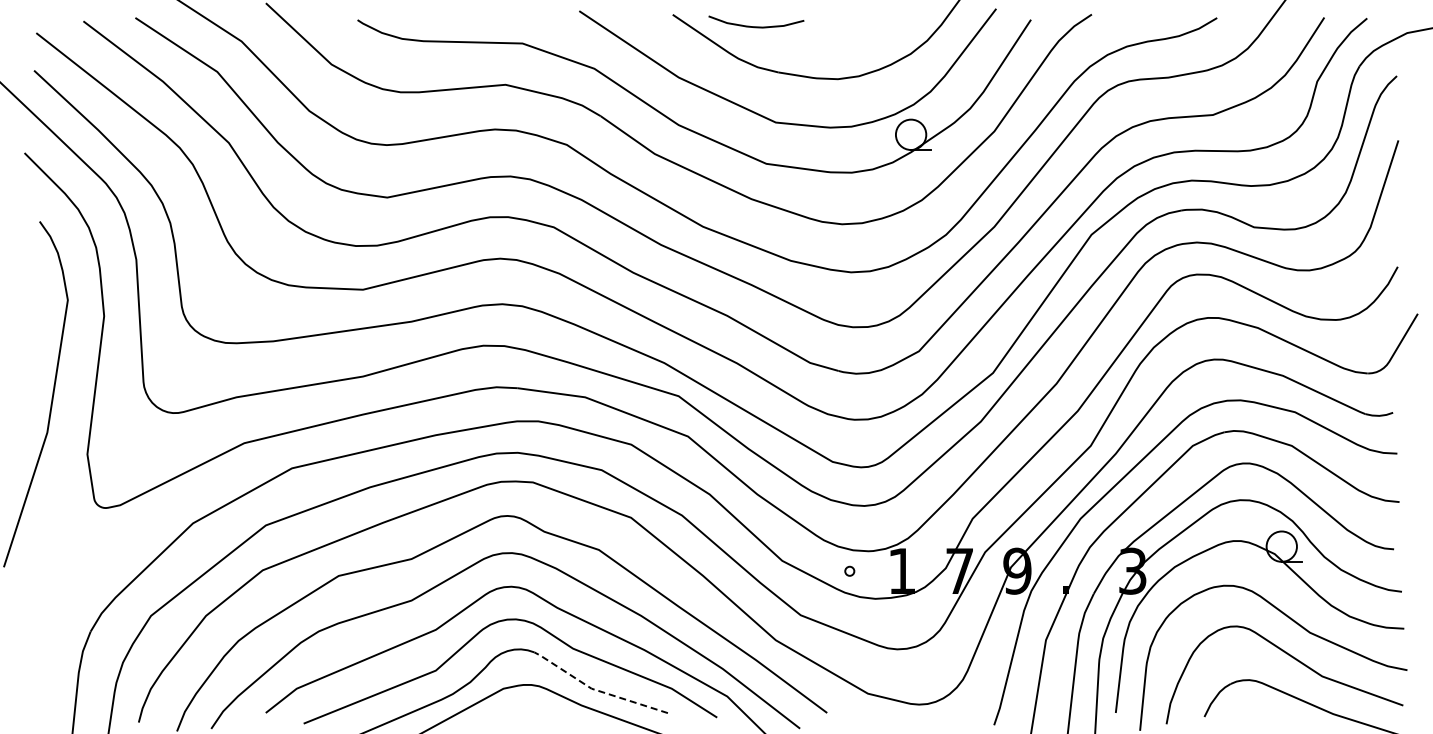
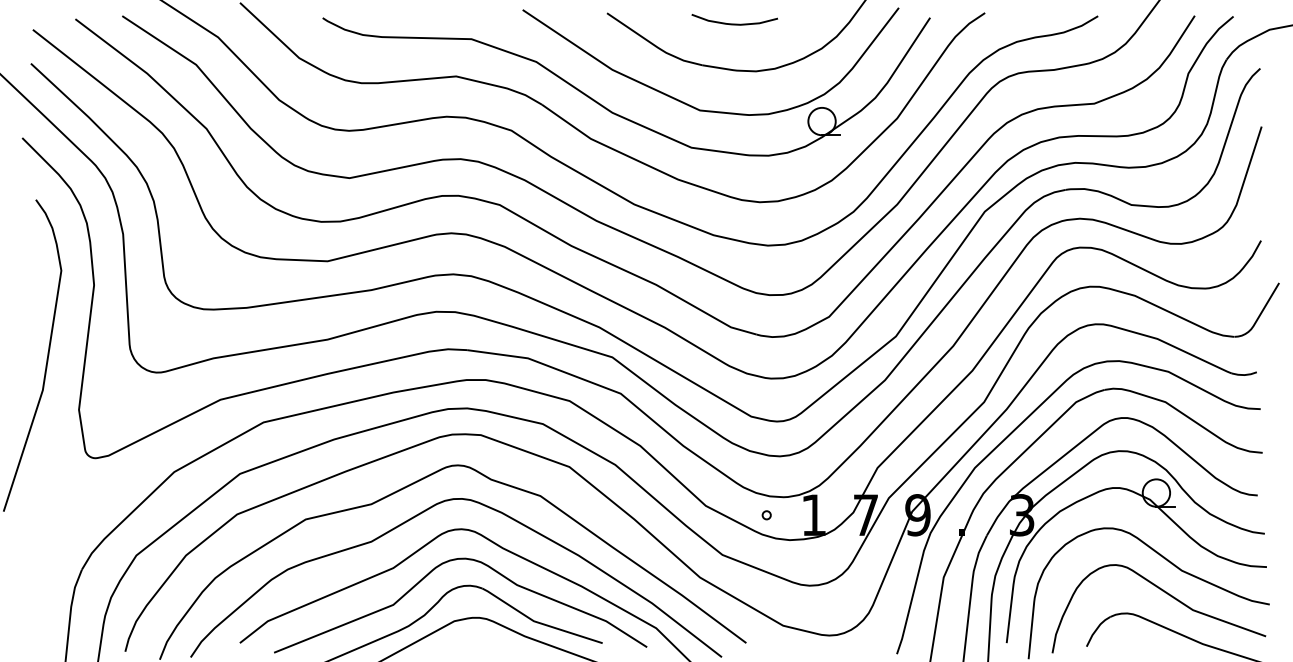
curve: (756, 26) -> (734, 23), moved
line: (596, 690) -> (538, 622), dashed -> solid

